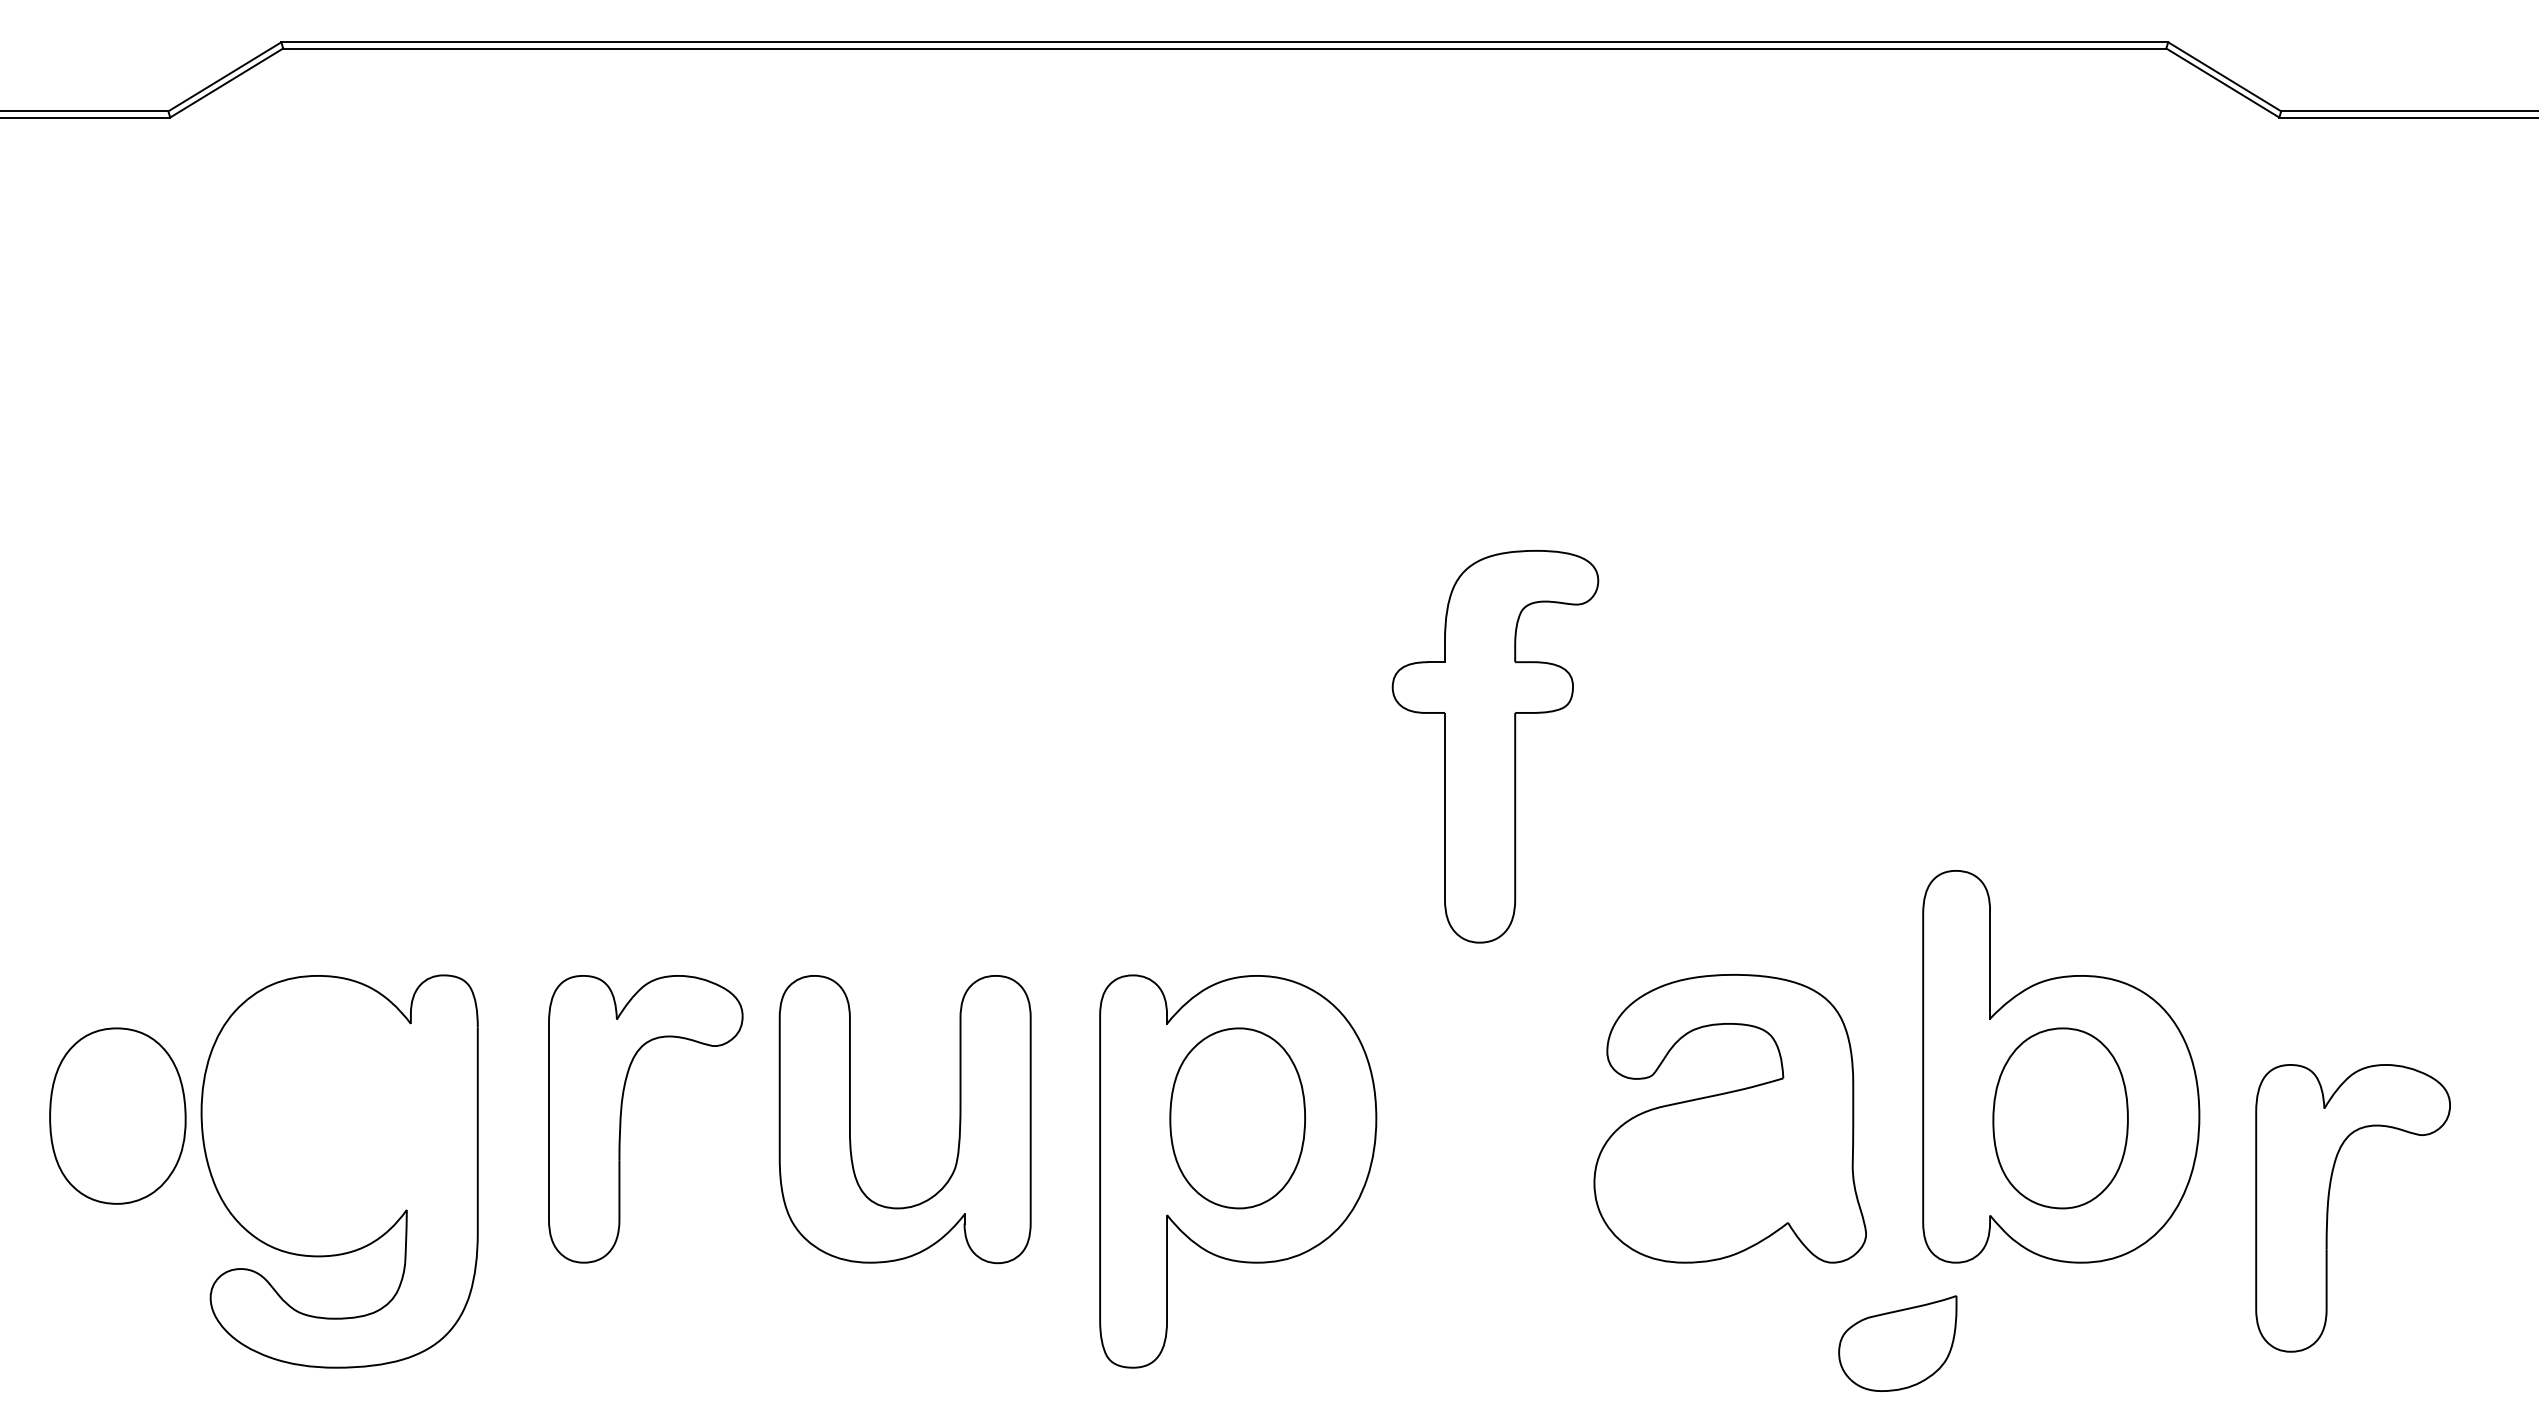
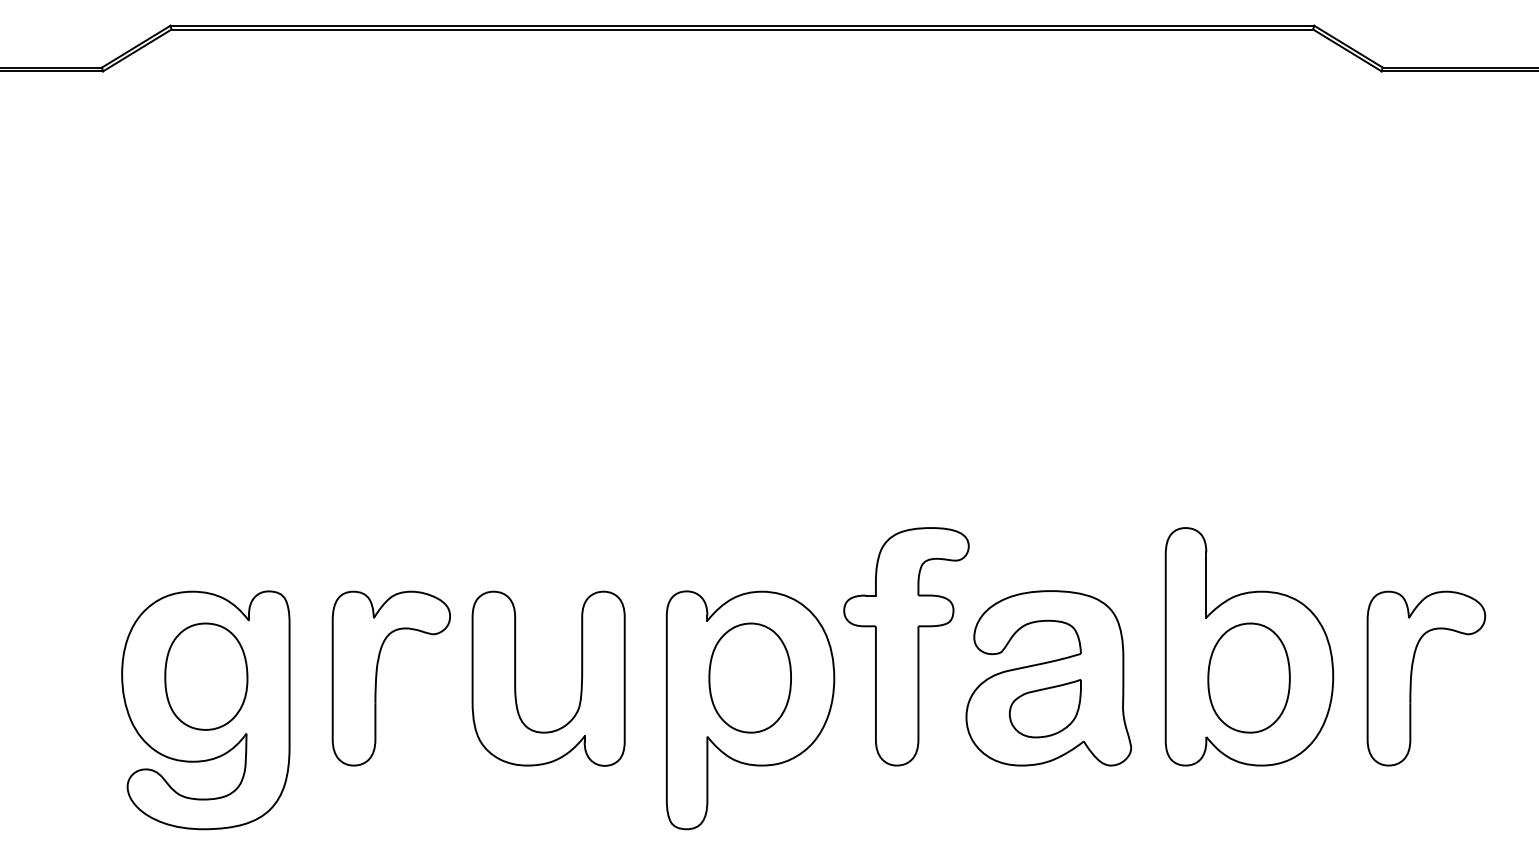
part: (1495, 746) -> (906, 646), moved
part: (118, 1115) -> (206, 676), moved
part: (2330, 1203) -> (1412, 675), moved
part: (1896, 1343) -> (1044, 708), moved

